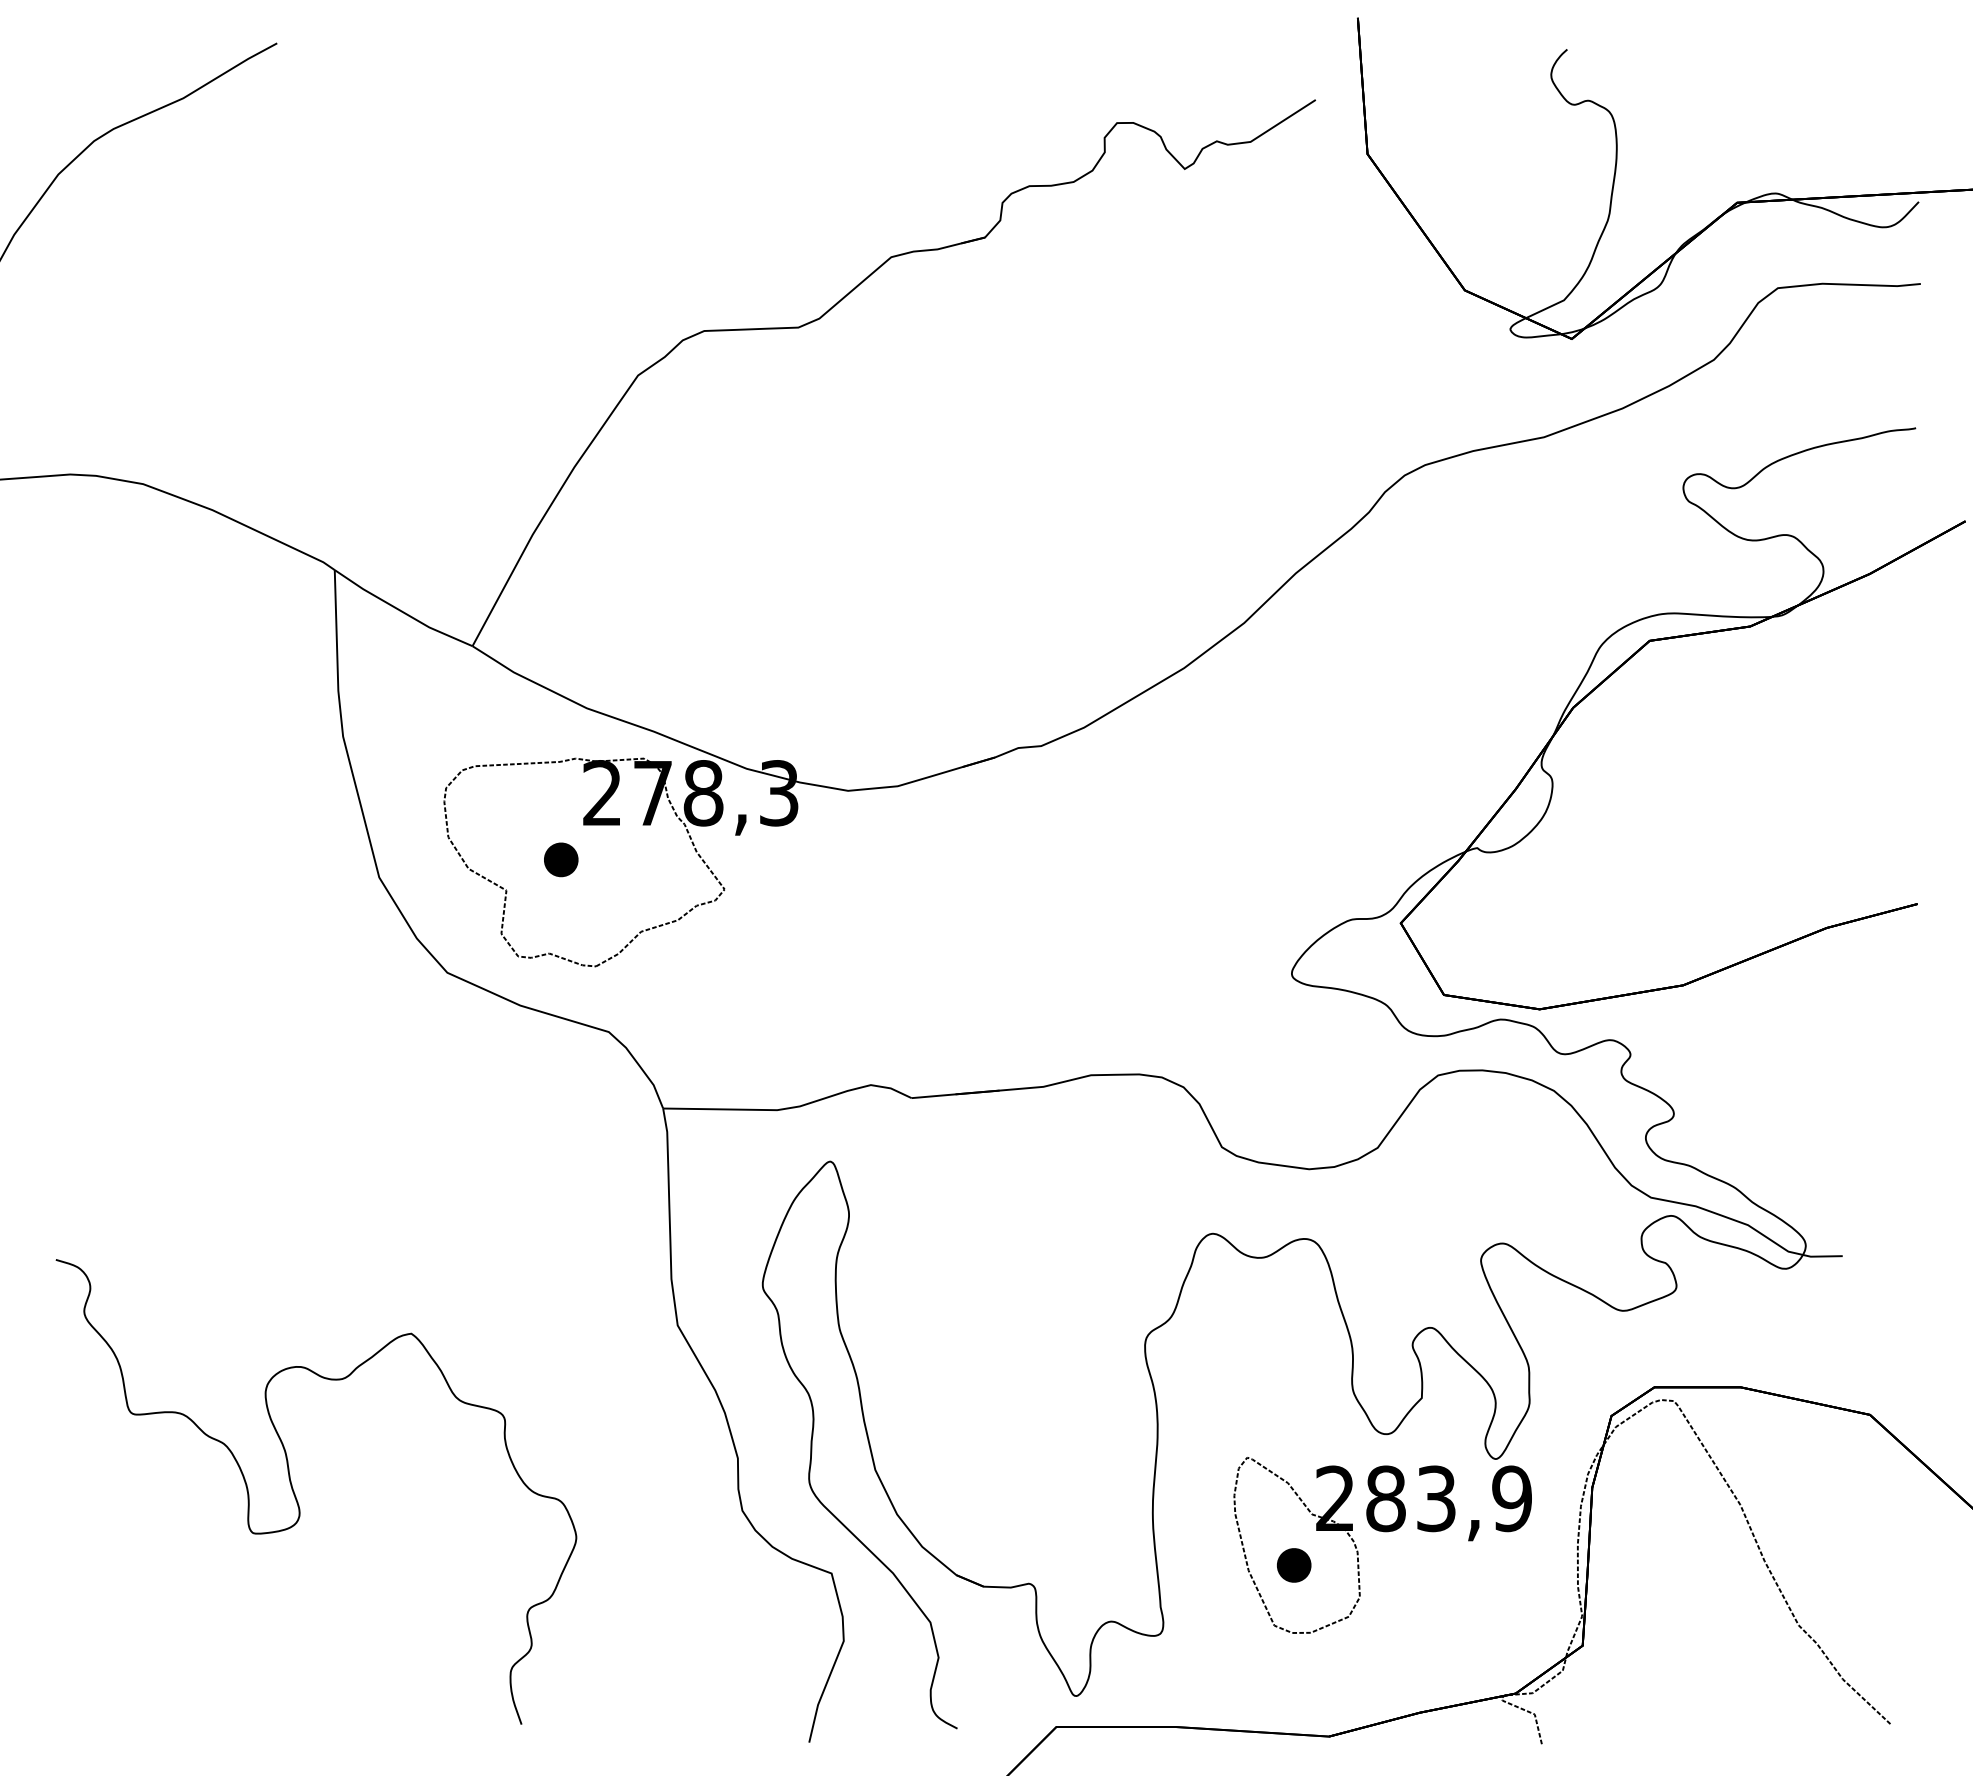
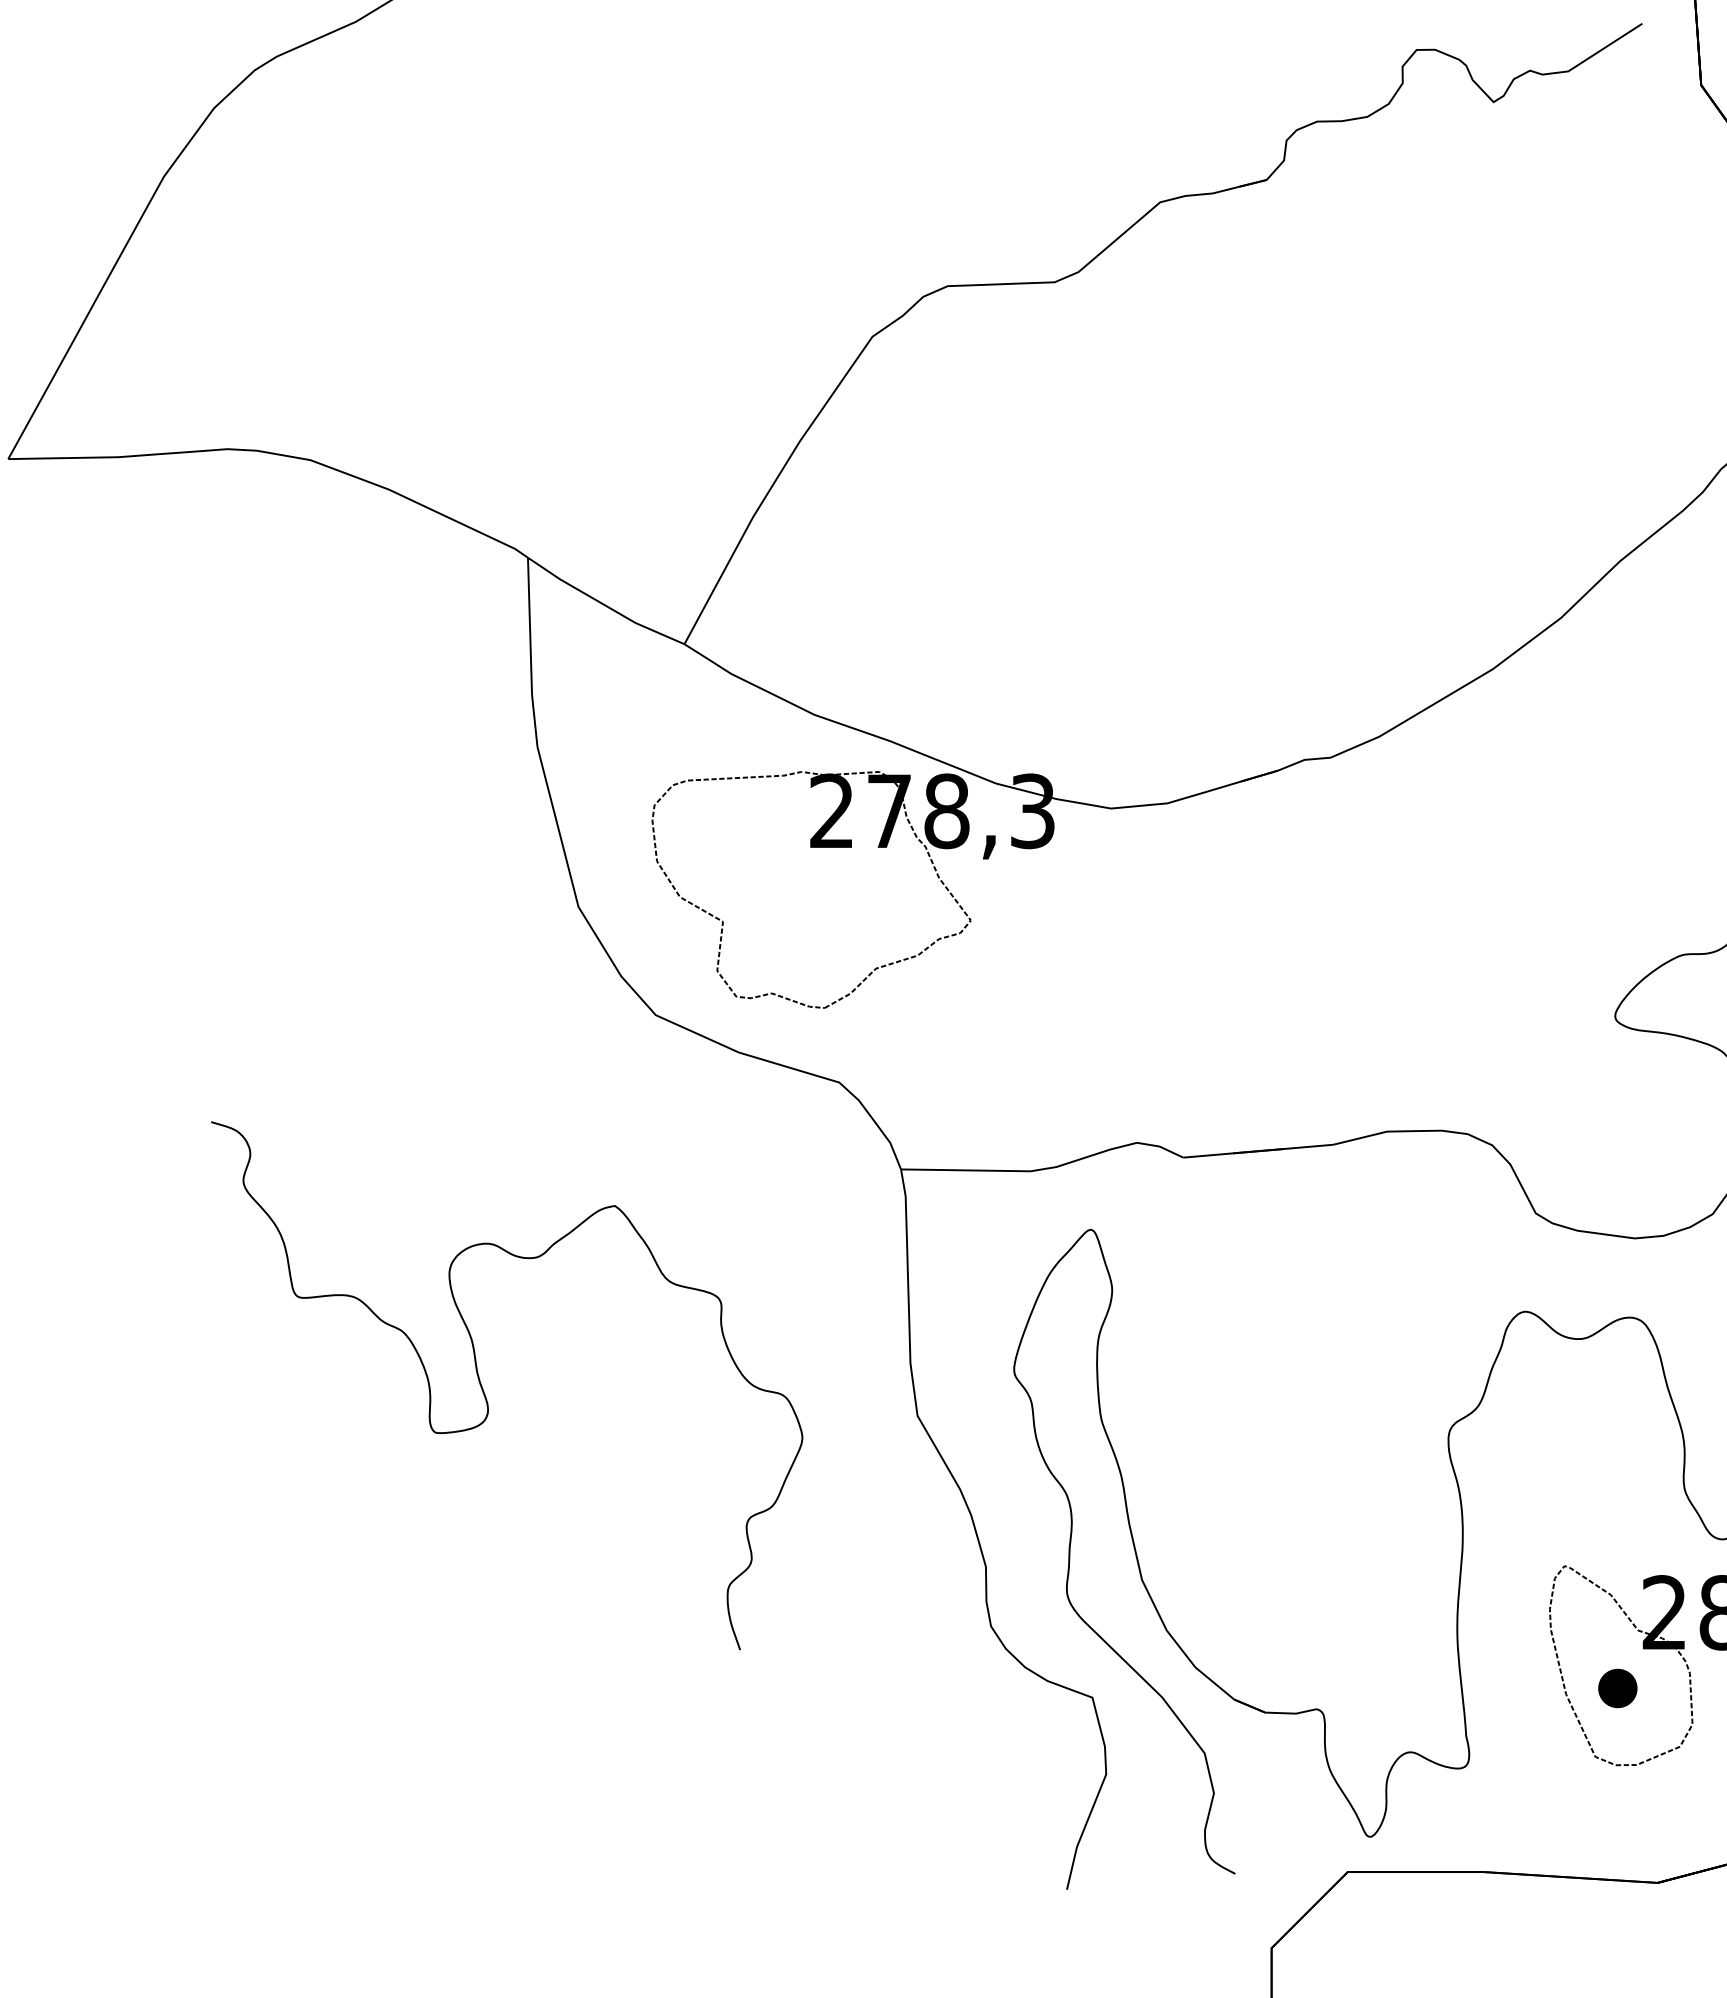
part: (561, 859) -> (785, 886), removed
curve: (296, 1496) -> (484, 1390), moved

